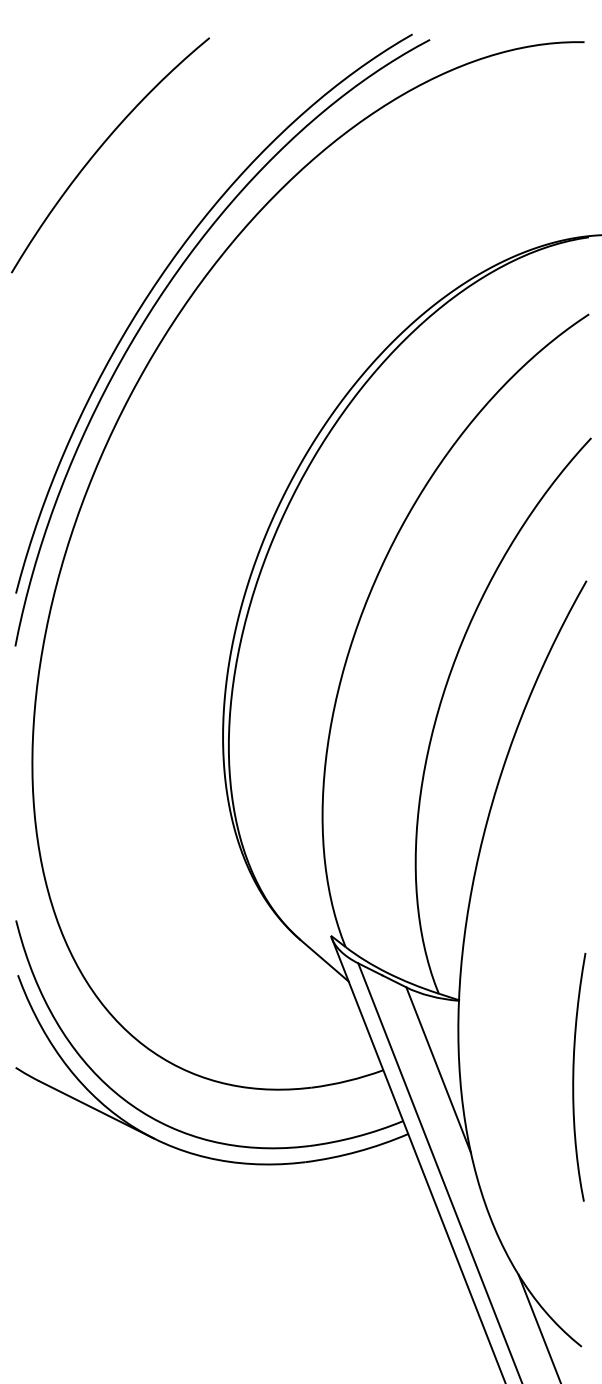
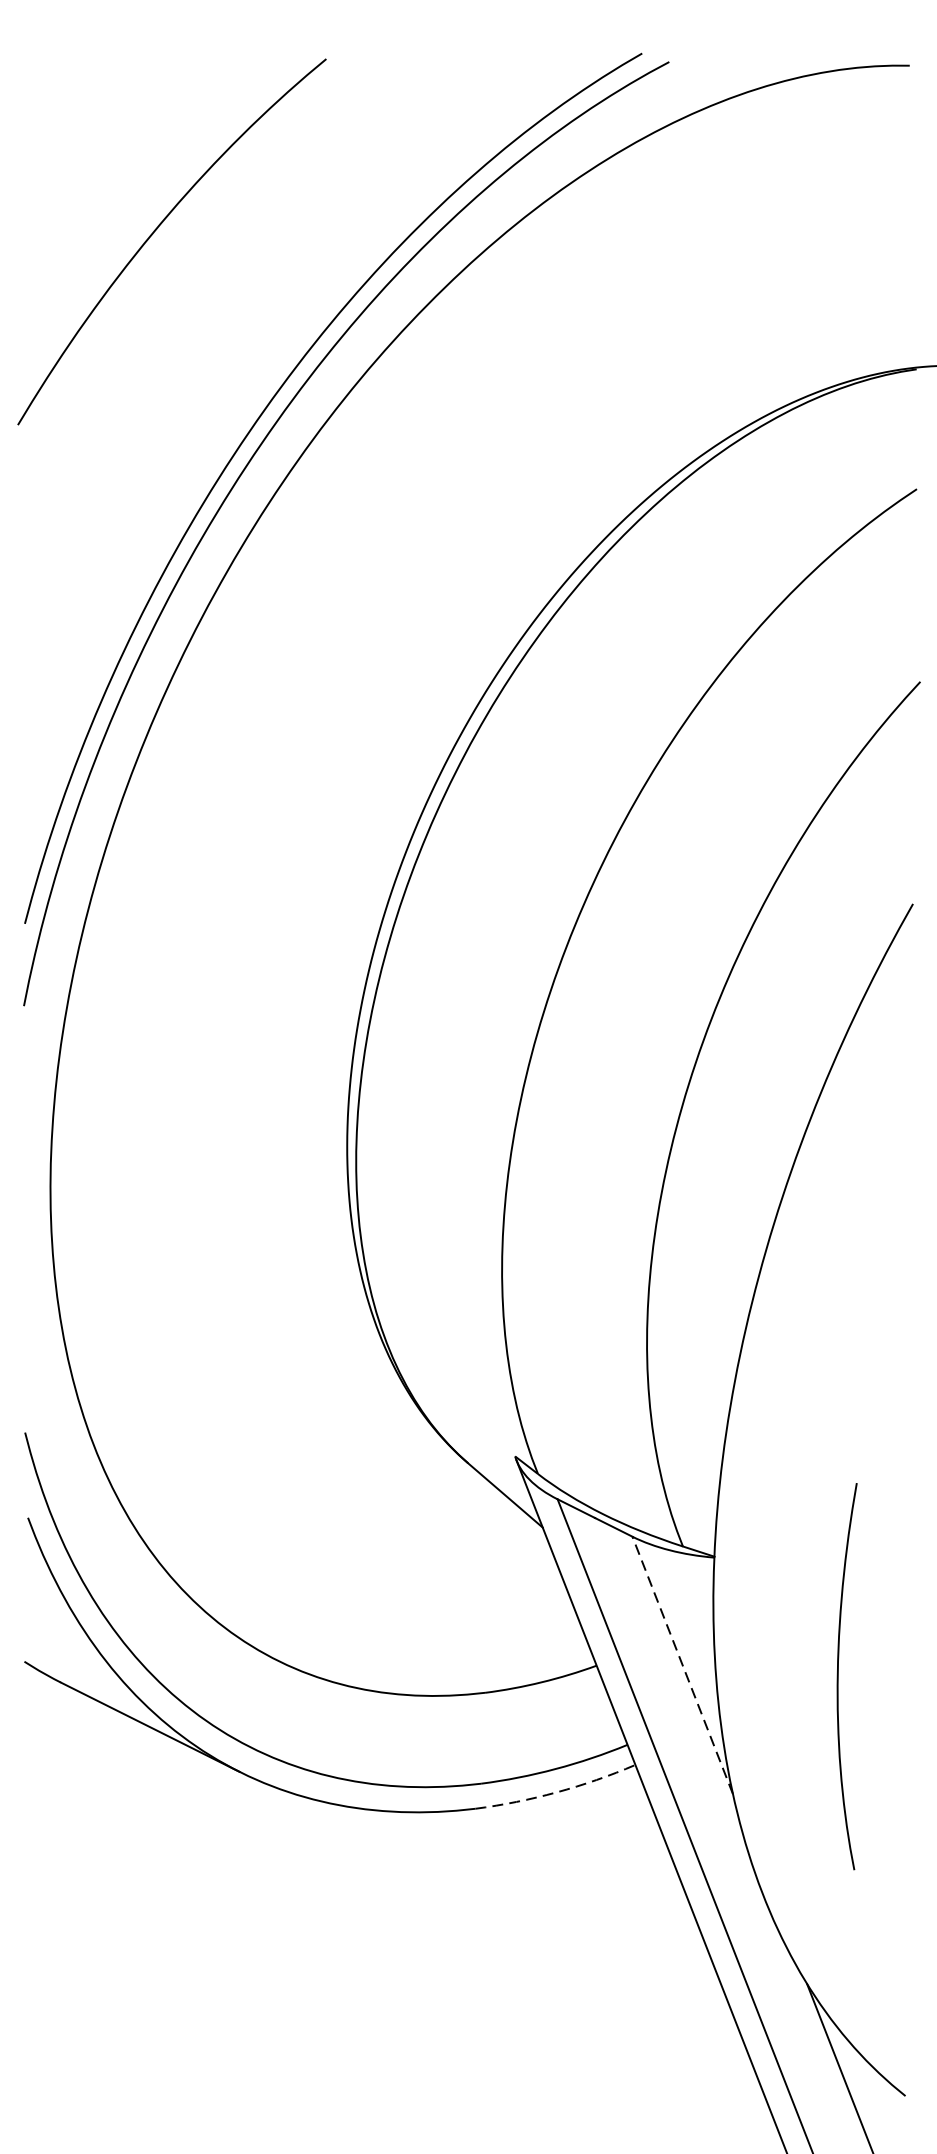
line: (438, 1070) -> (682, 1666), solid -> dashed
curve: (574, 1077) -> (839, 1676), moved
arc: (357, 1151) -> (556, 1792), solid -> dashed

